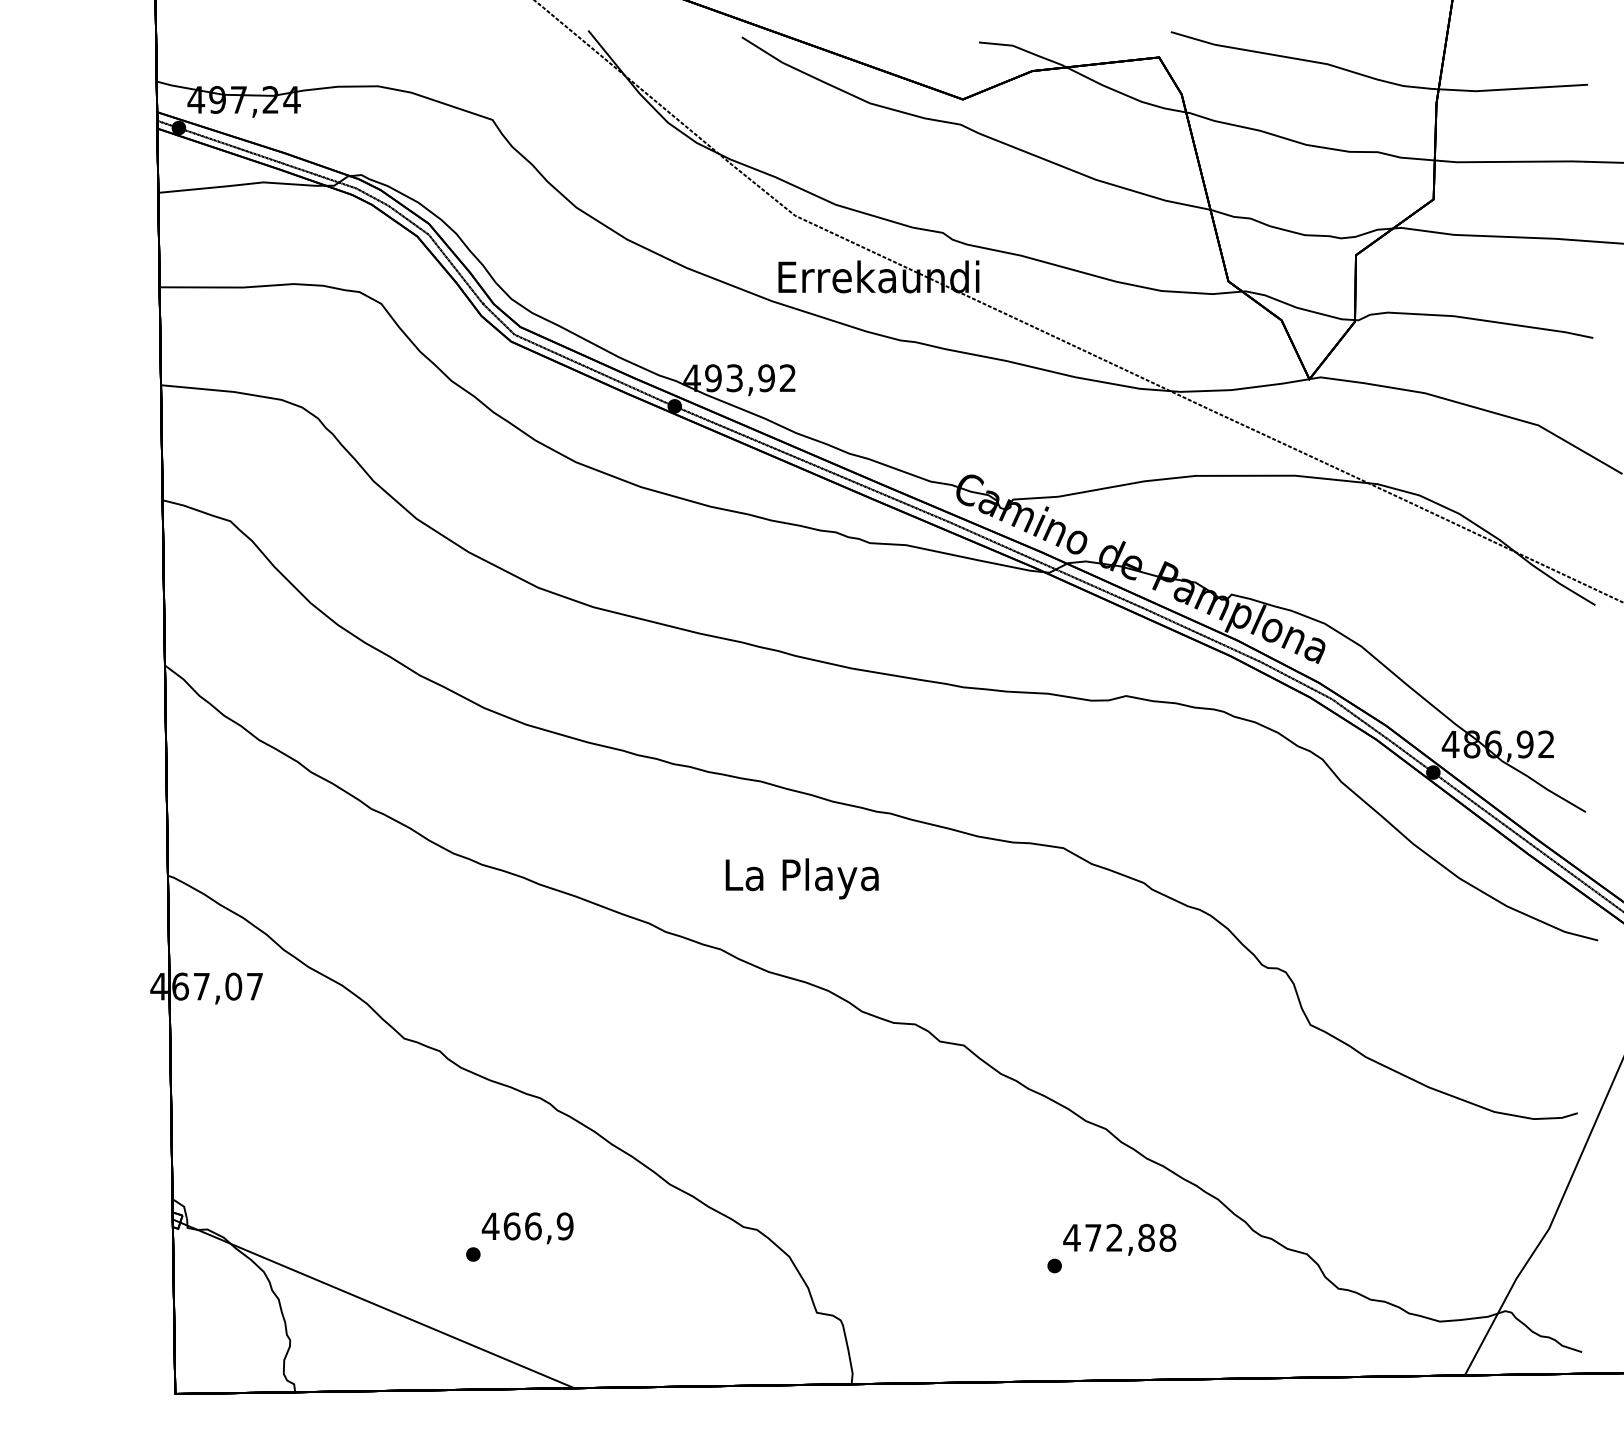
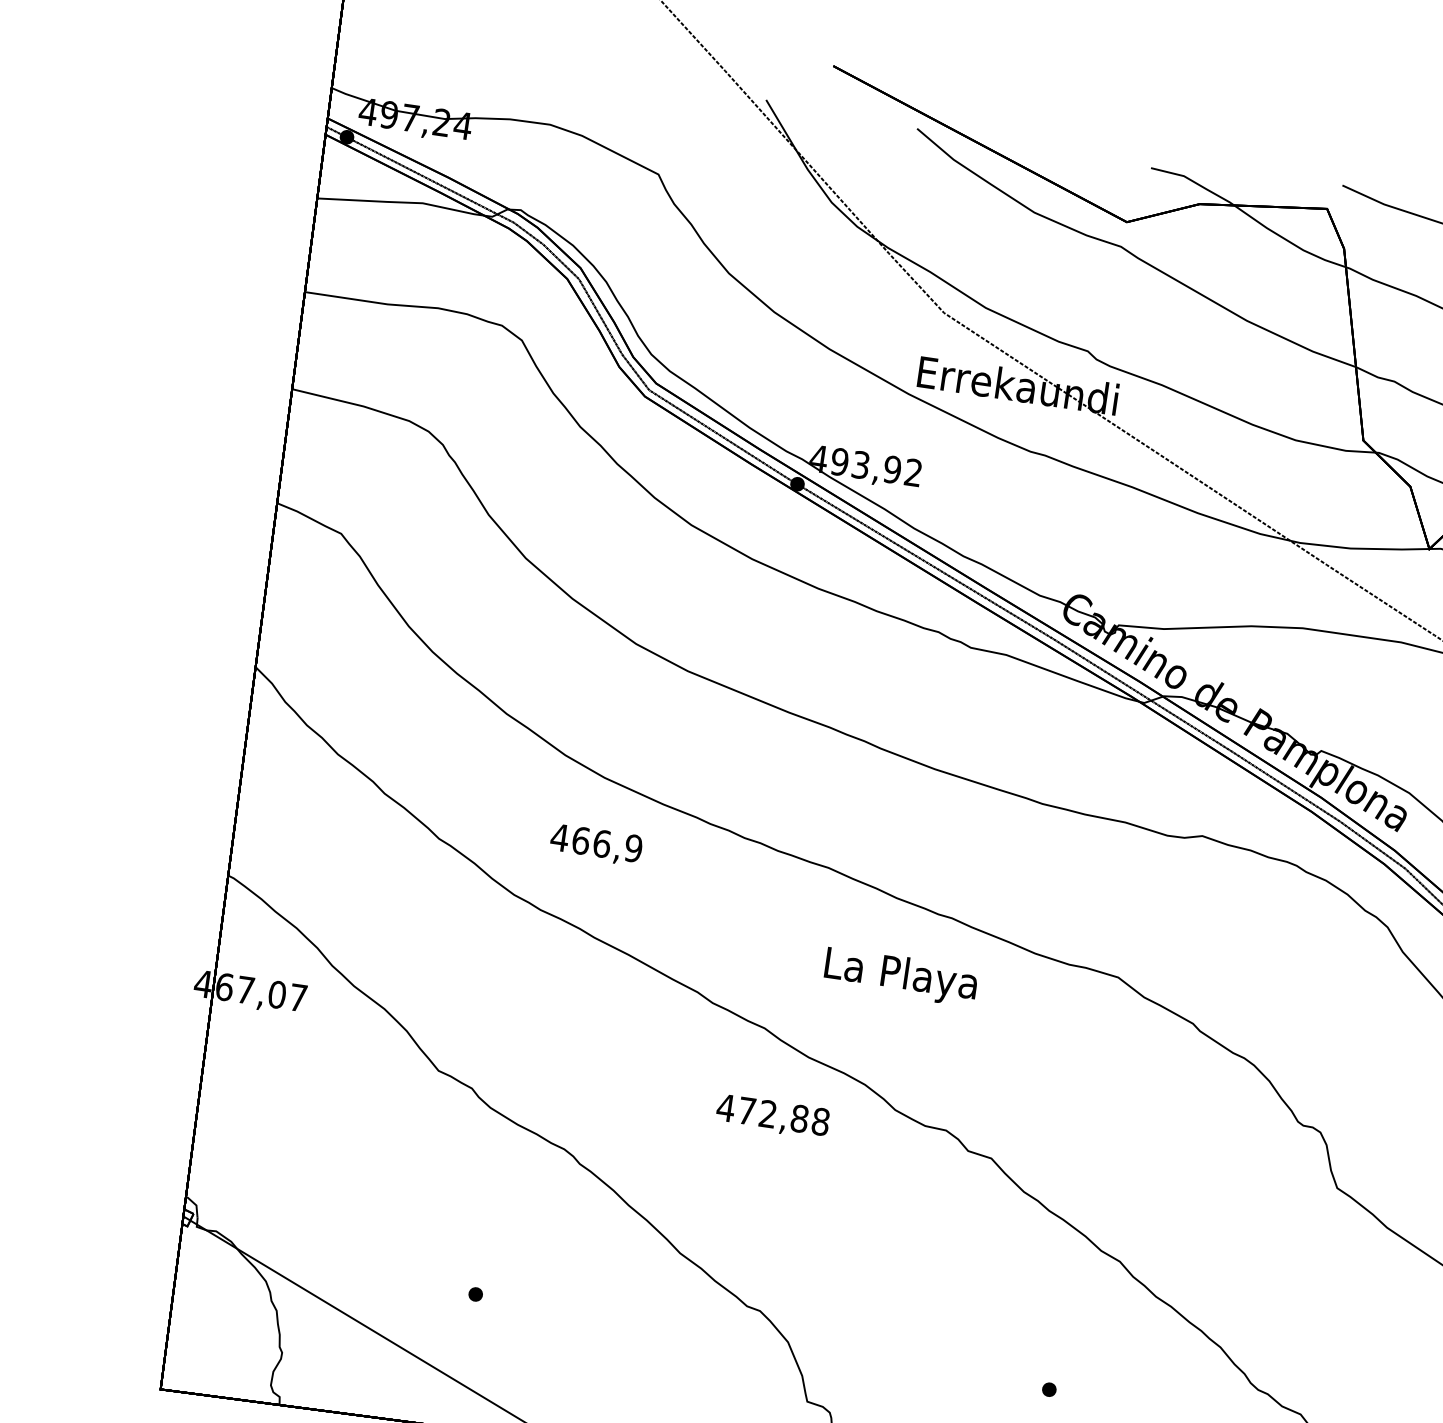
text: (801, 878) -> (900, 976), moved
text: (527, 1228) -> (596, 845), moved
text: (1119, 1239) -> (772, 1116), moved

